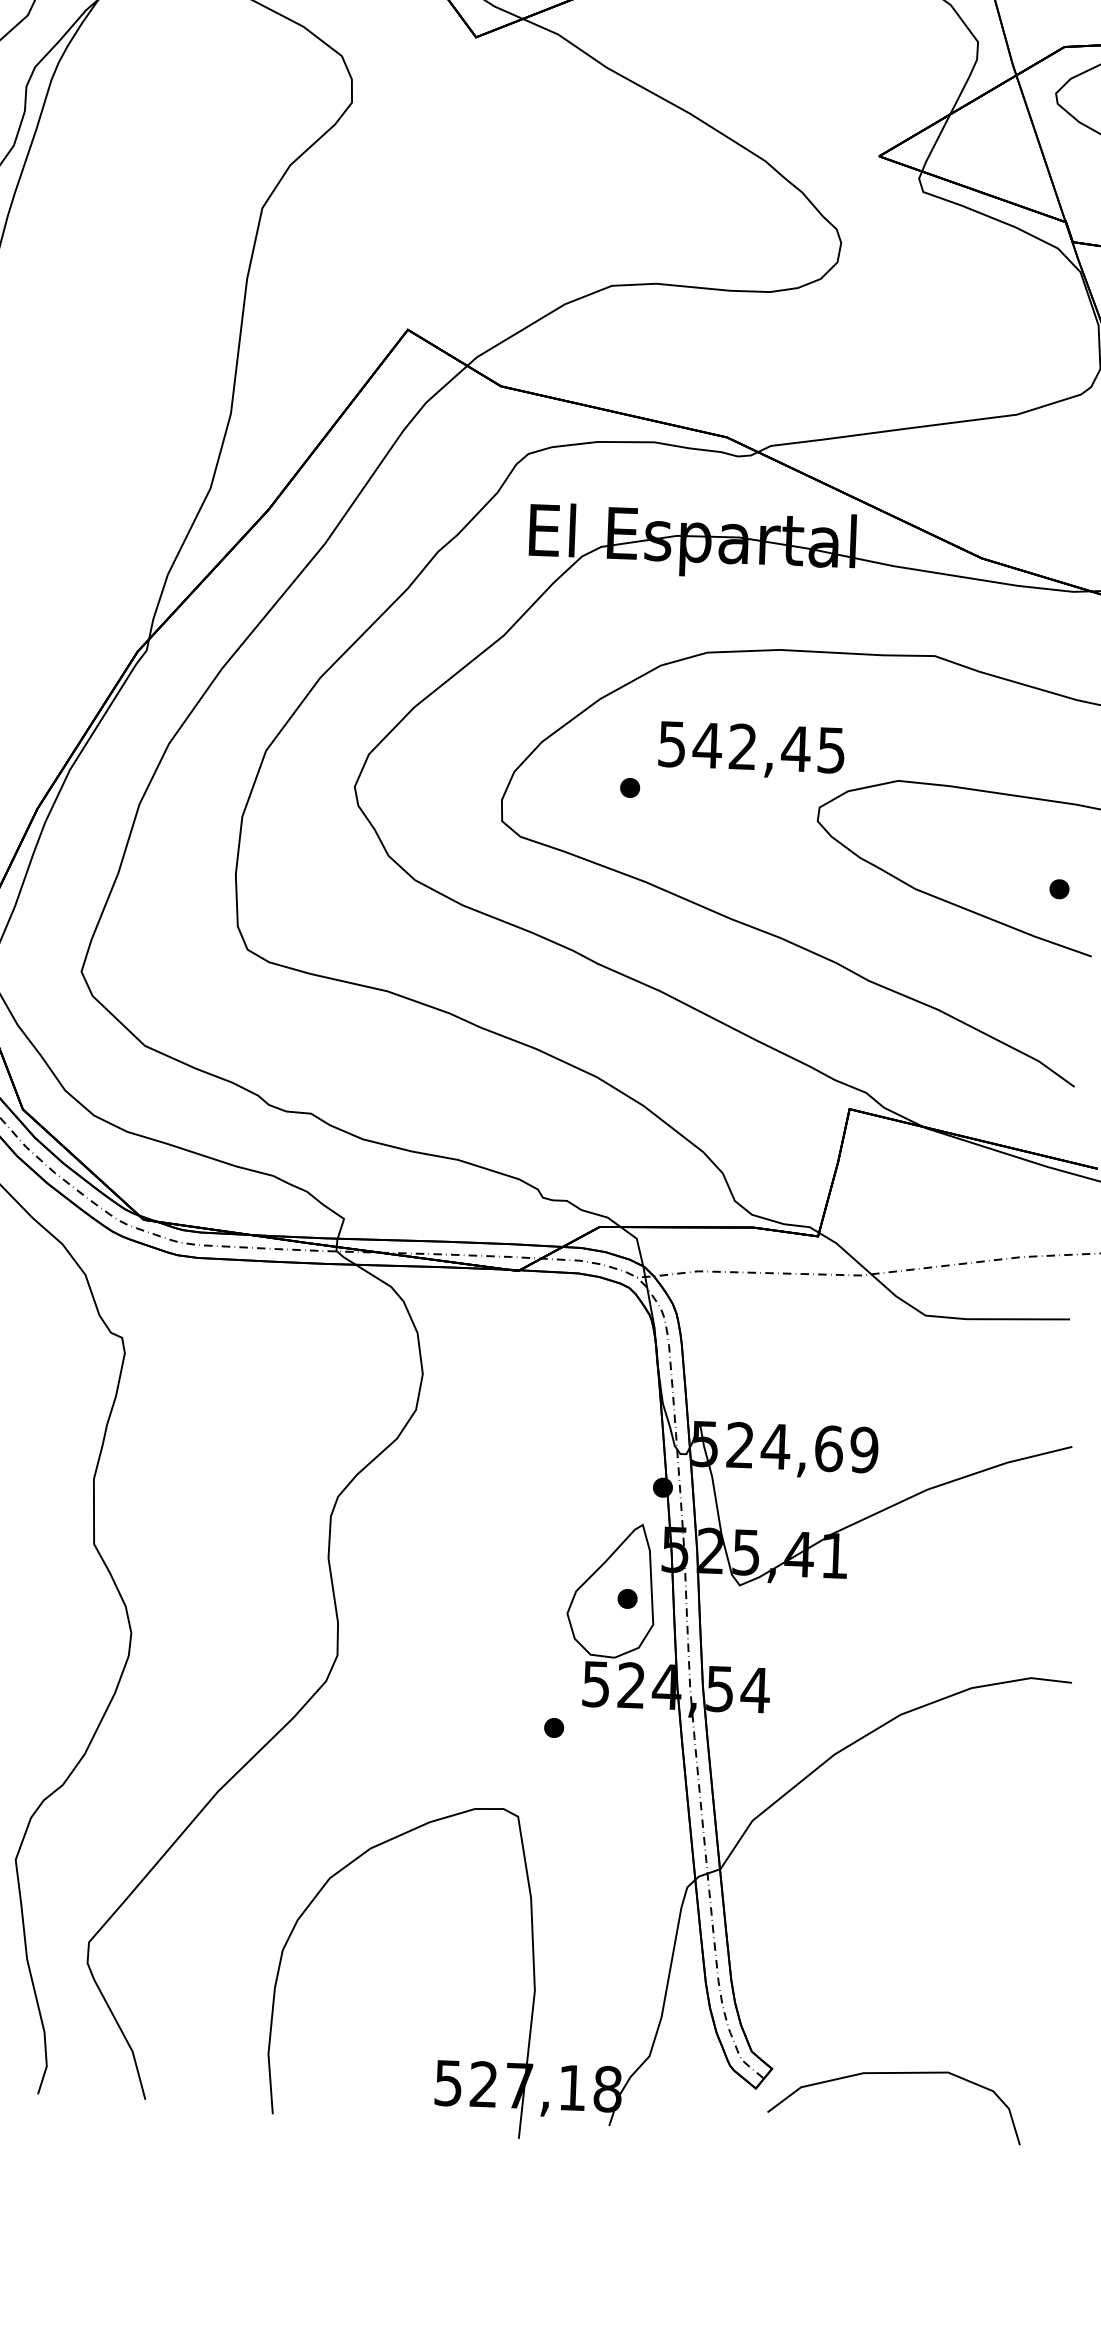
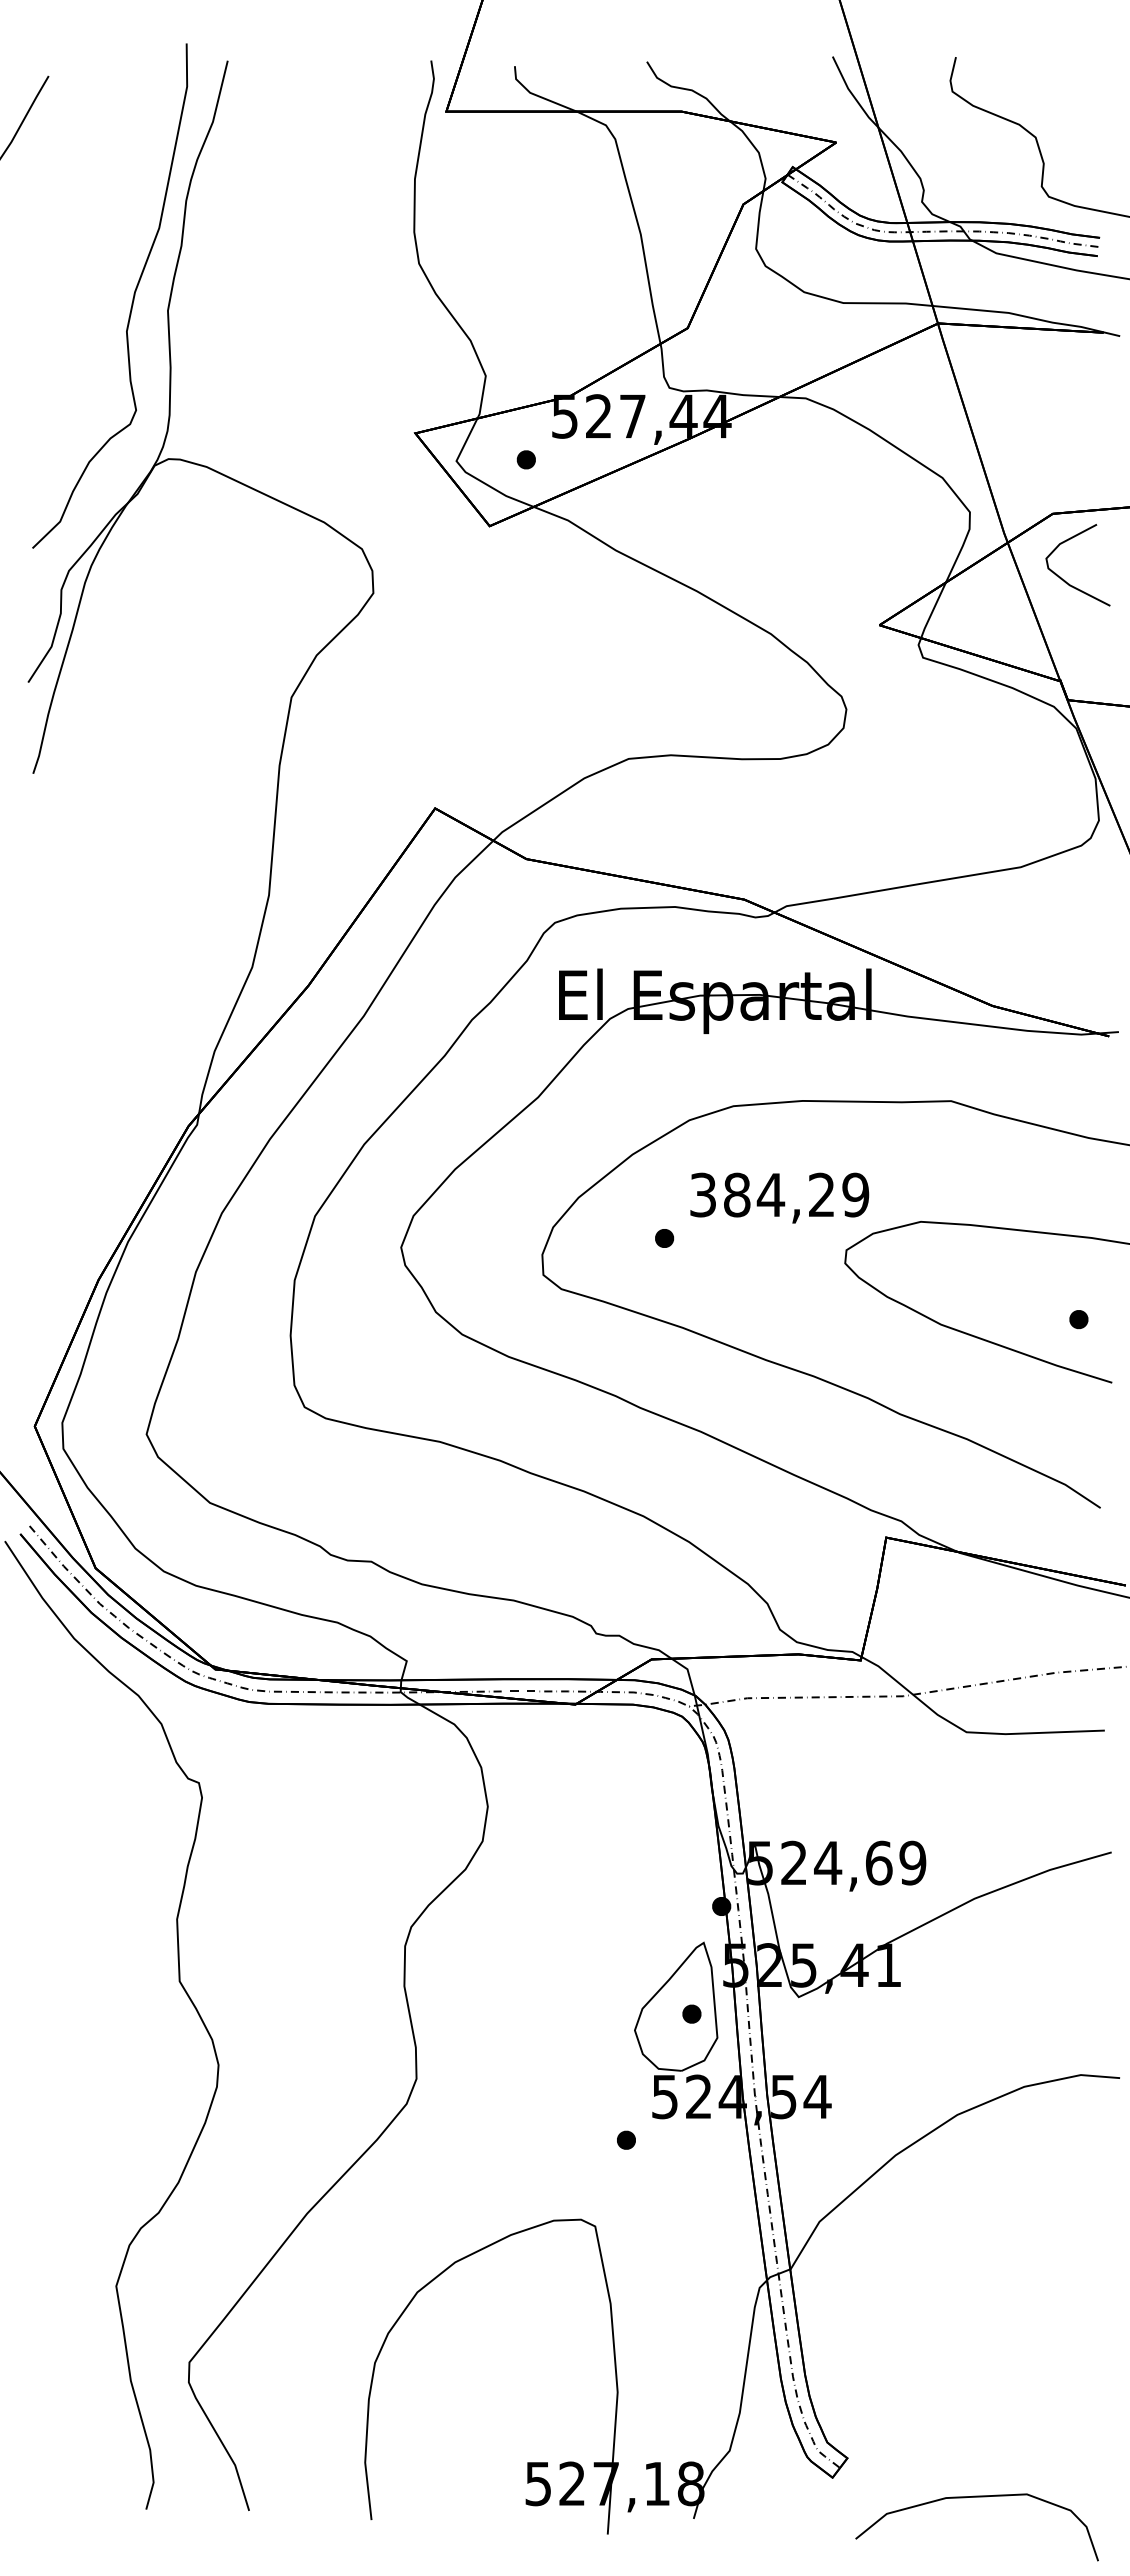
text: (751, 746) -> (779, 1194), 542,45 -> 384,29
curve: (895, 2073) -> (976, 2497), moved

